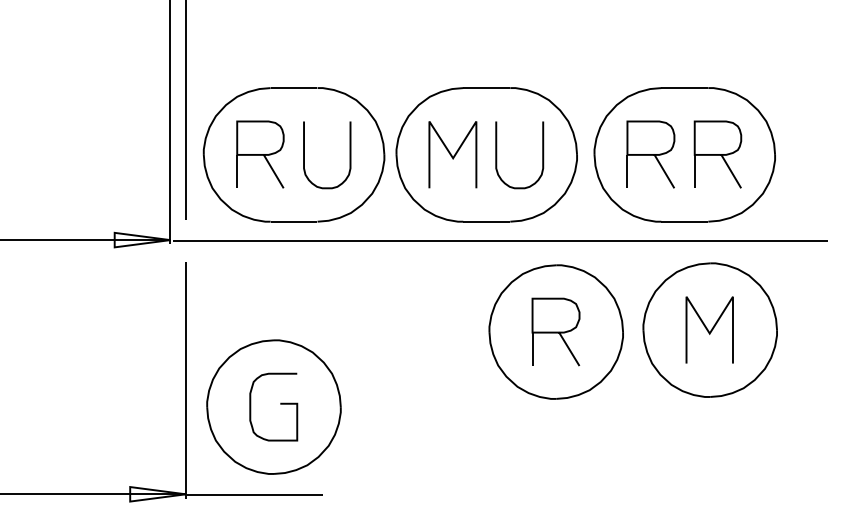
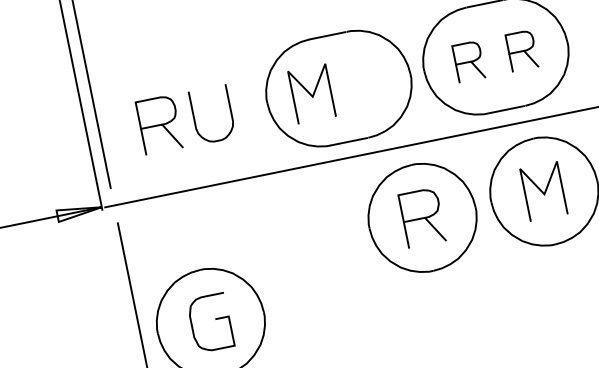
part: (293, 154) -> (185, 119), removed
part: (650, 154) -> (468, 61), size x0.7
part: (717, 154) -> (521, 51), size x0.7
curve: (497, 155) -> (347, 87), removed

